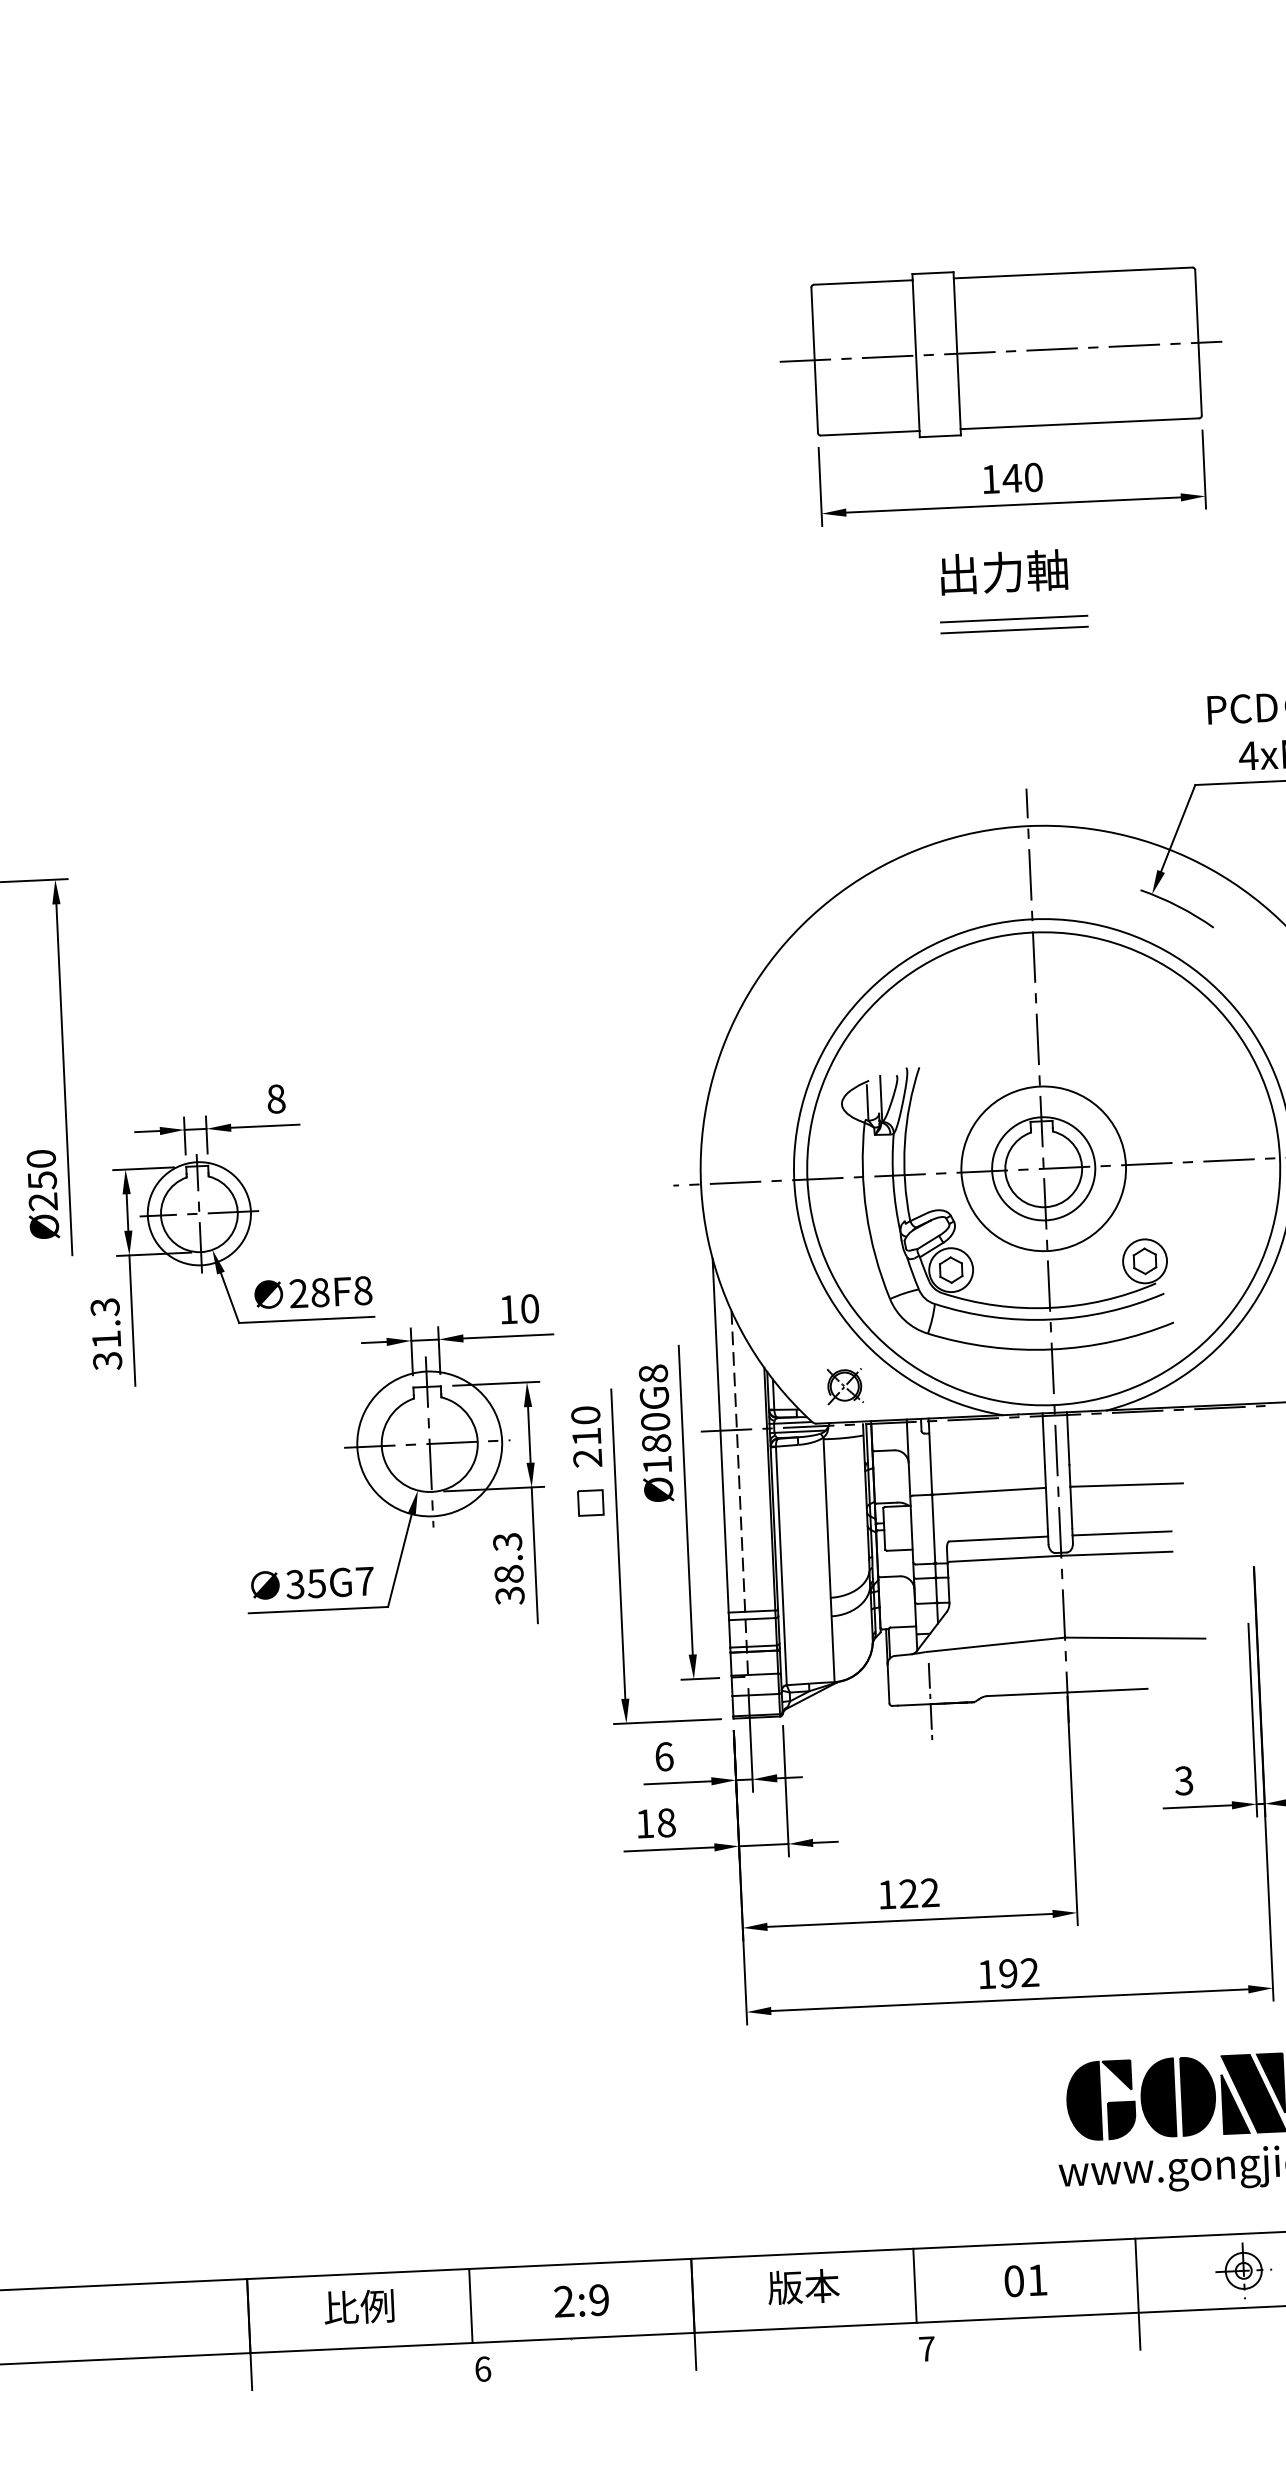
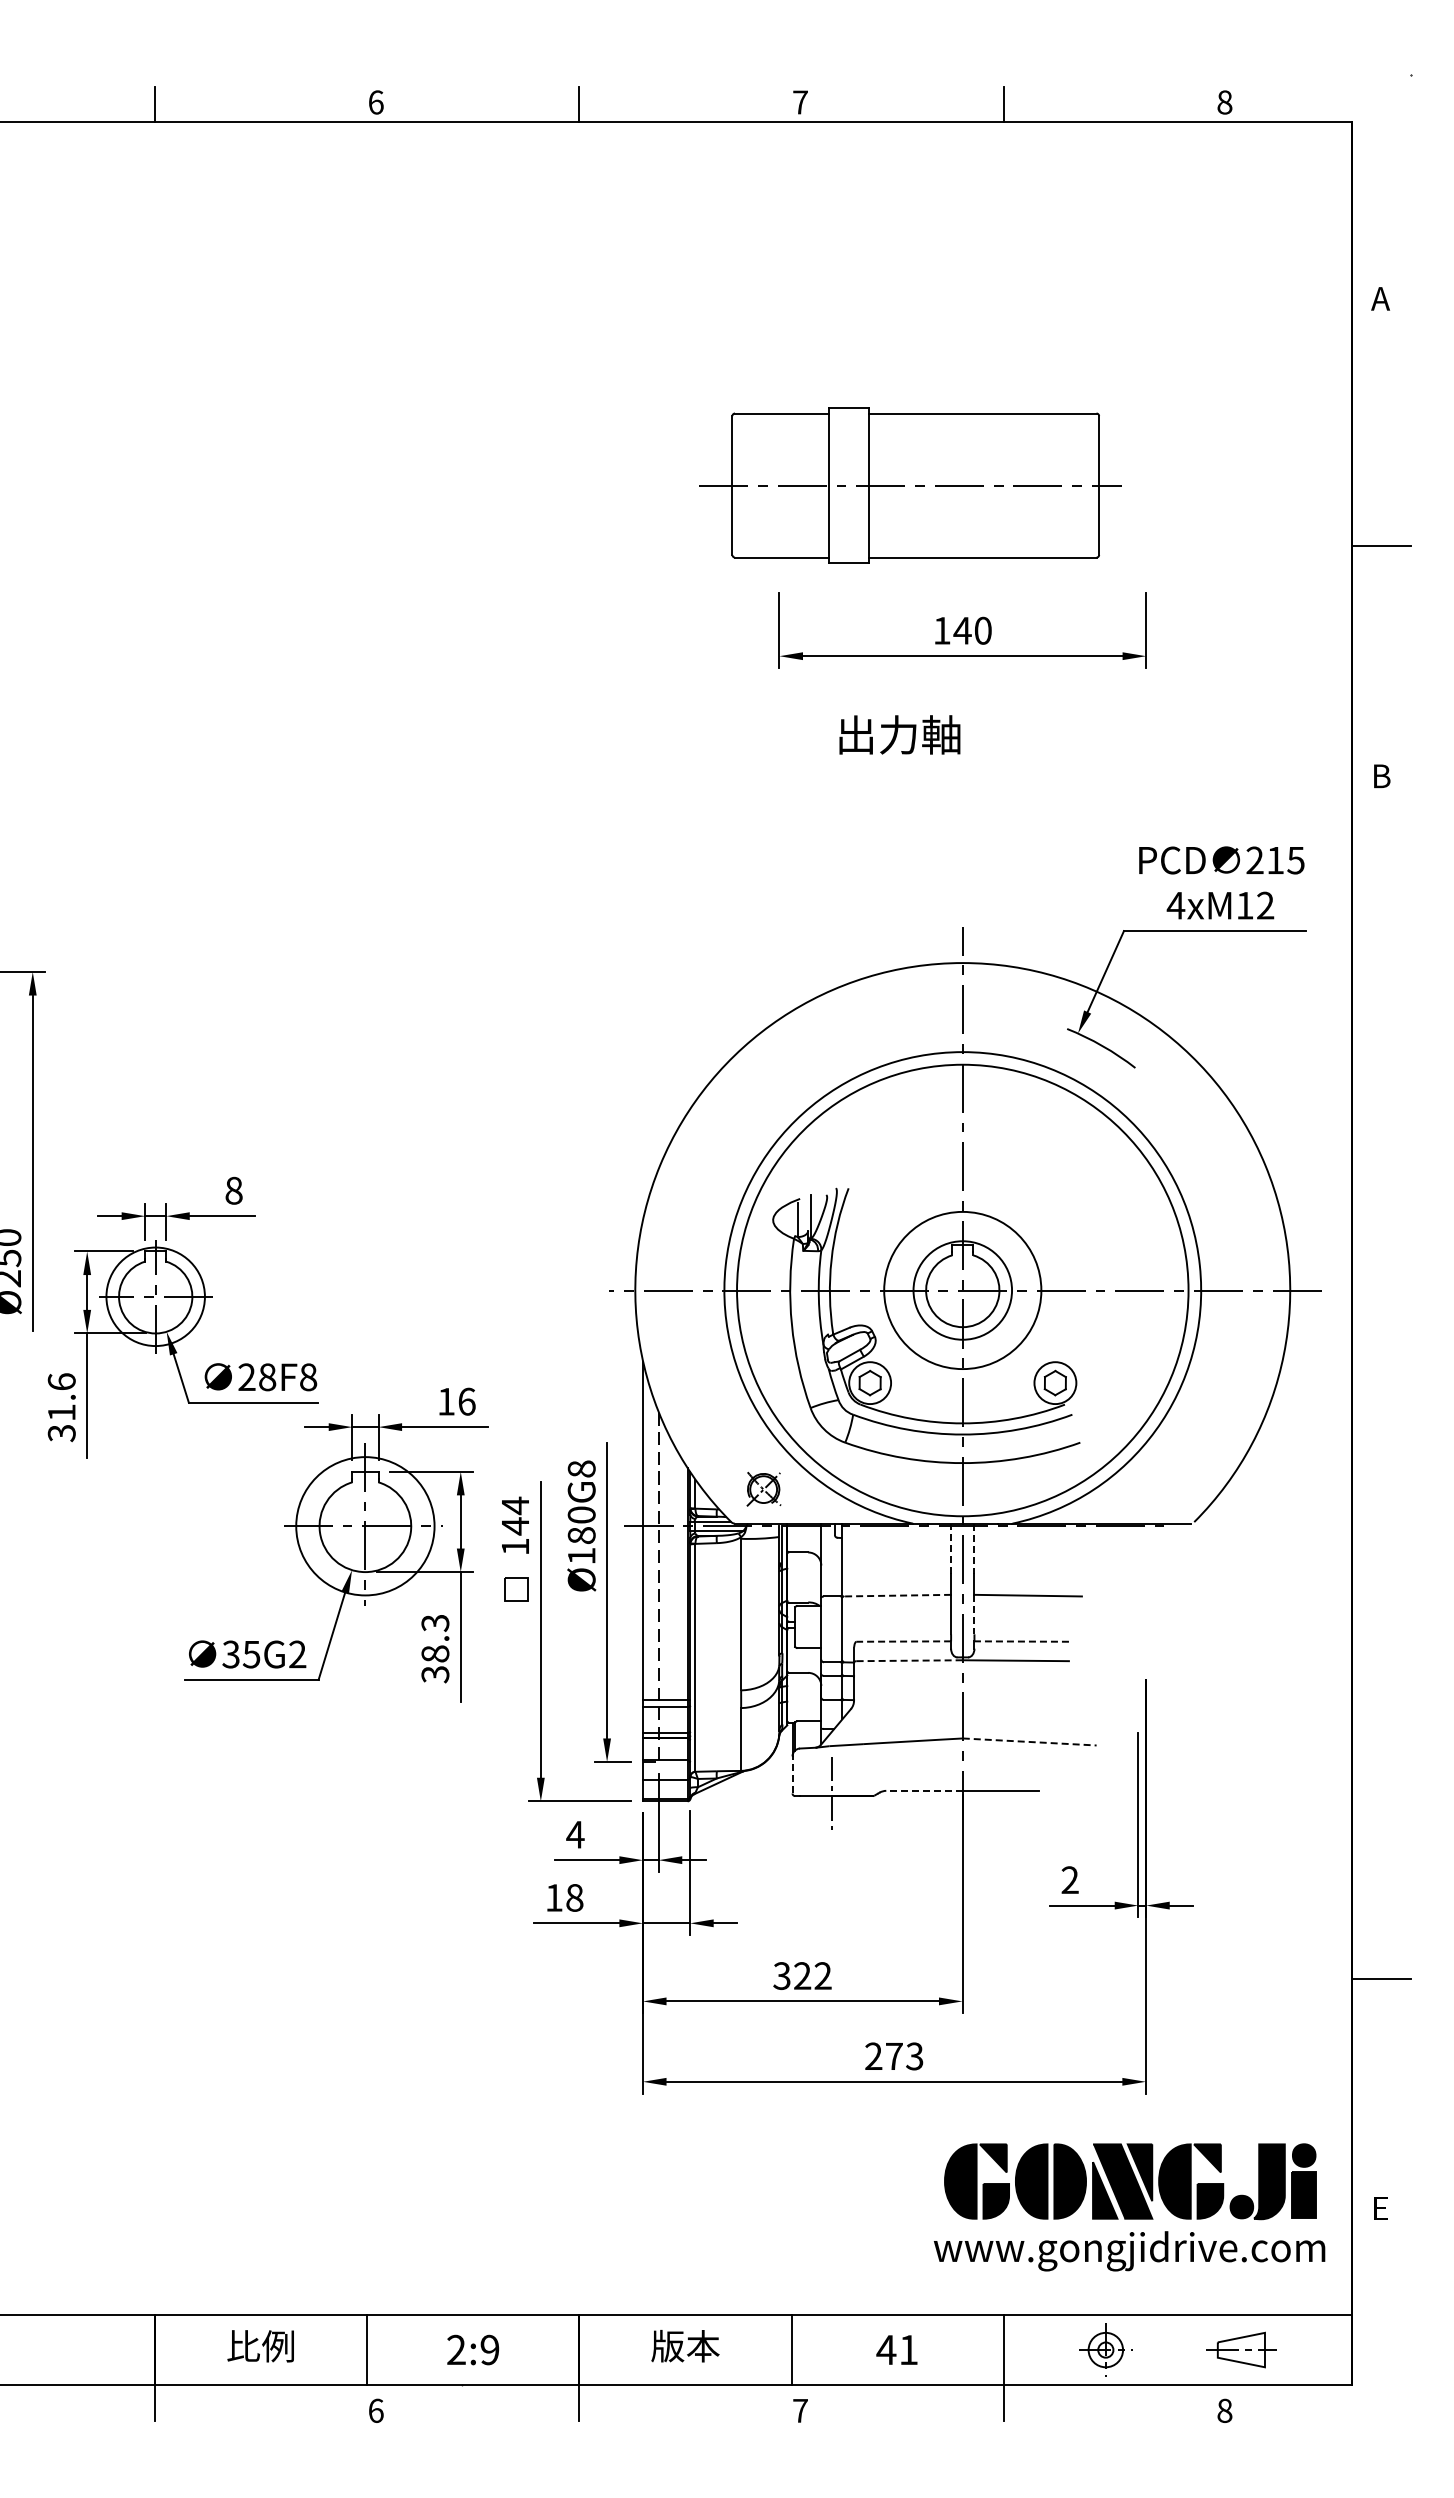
part: (1001, 351) -> (910, 485), moved
text: (1003, 571) -> (899, 734), moved
line: (1014, 619) -> (958, 765), removed
line: (1014, 630) -> (958, 775), removed
text: (104, 1306) -> (61, 1381), 31.3 -> 31.6
text: (529, 1308) -> (466, 1401), 10 -> 16
text: (586, 1436) -> (515, 1525), 210 -> 144
line: (1044, 1439) -> (951, 1548), solid -> dashed
line: (1068, 1439) -> (974, 1549), solid -> dashed
line: (989, 1491) -> (897, 1595), solid -> dashed
line: (1071, 1507) -> (974, 1614), solid -> dashed
line: (1121, 1533) -> (1021, 1641), solid -> dashed
line: (998, 1538) -> (903, 1641), solid -> dashed
line: (1006, 1558) -> (910, 1660), solid -> dashed
text: (364, 1581) -> (297, 1654), 35G7 -> 35G2
line: (1136, 1638) -> (1030, 1742), solid -> dashed
line: (888, 1683) -> (792, 1774), solid -> dashed
line: (1027, 1693) -> (924, 1790), solid -> dashed
text: (664, 1756) -> (575, 1834), 6 -> 4
text: (1183, 1781) -> (1069, 1880), 3 -> 2
text: (886, 1895) -> (781, 1976), 122 -> 322
text: (1008, 1973) -> (894, 2056), 192 -> 273
text: (1014, 2280) -> (886, 2349), 01 -> 41

